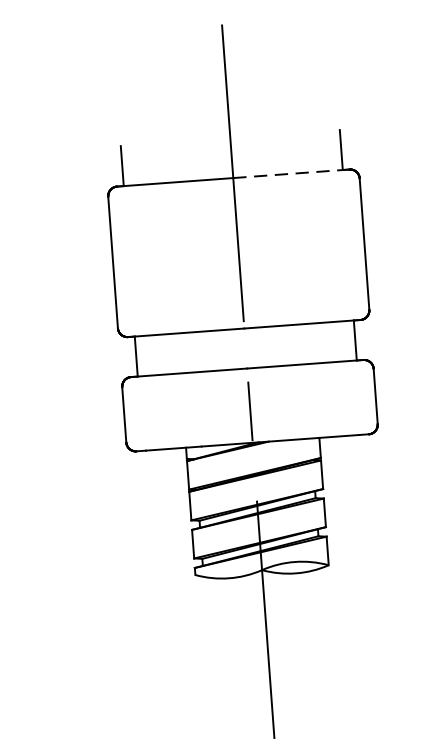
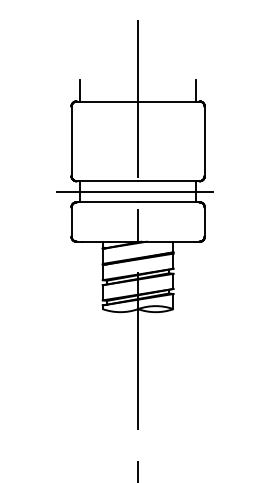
line: (290, 173) -> (168, 101), dashed -> solid
line: (244, 348) -> (137, 191), added

